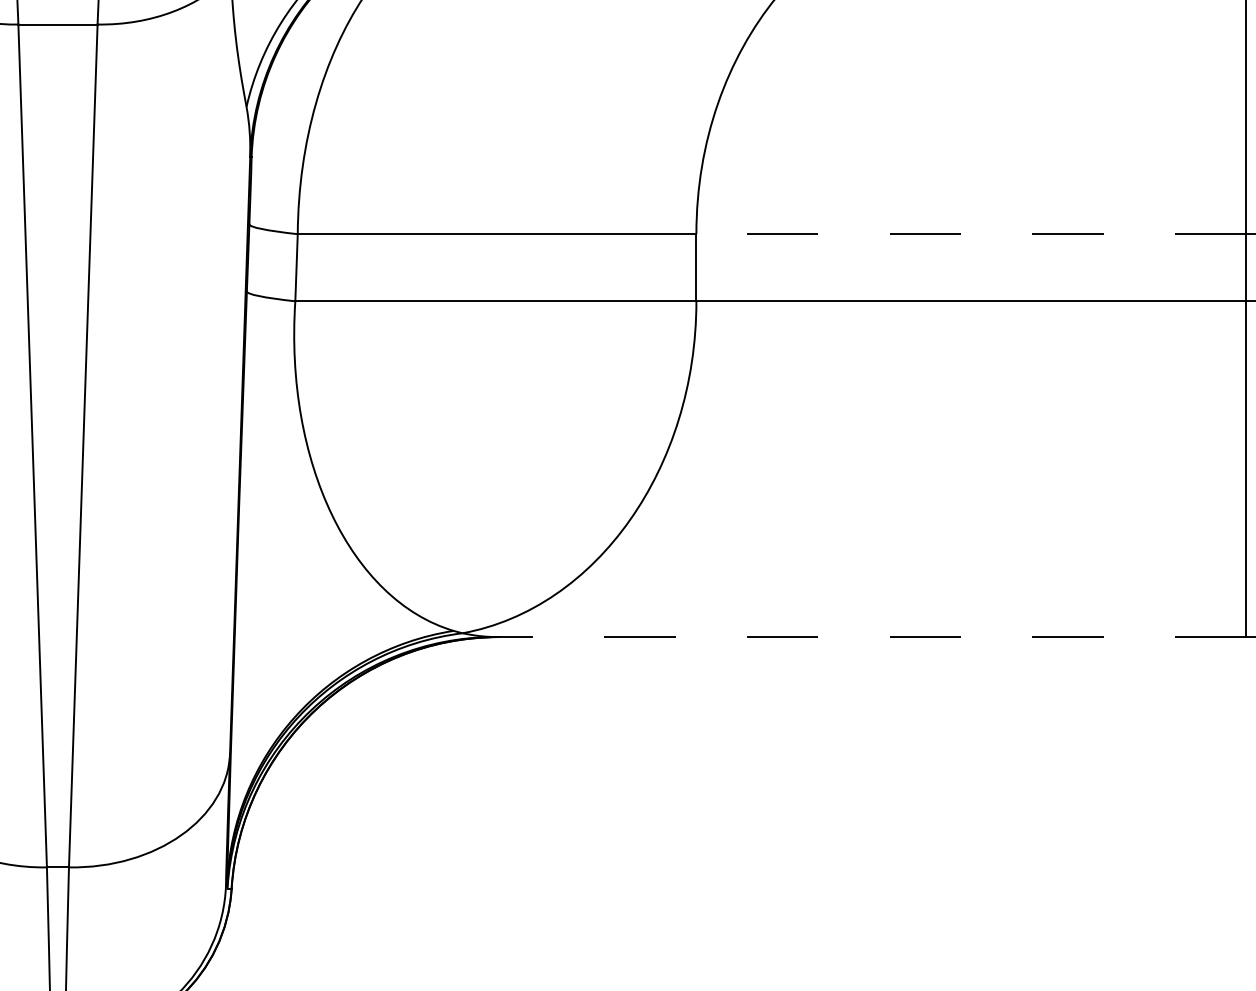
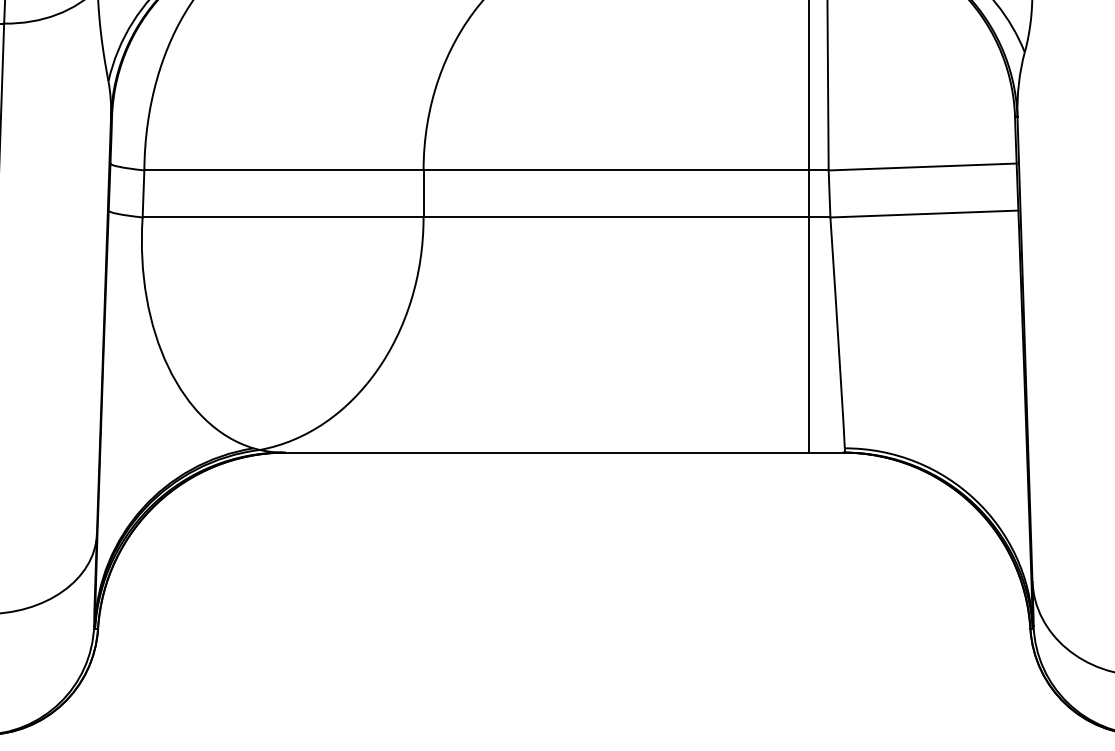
line: (971, 234) -> (616, 170), dashed -> solid
line: (870, 636) -> (545, 452), dashed -> solid

